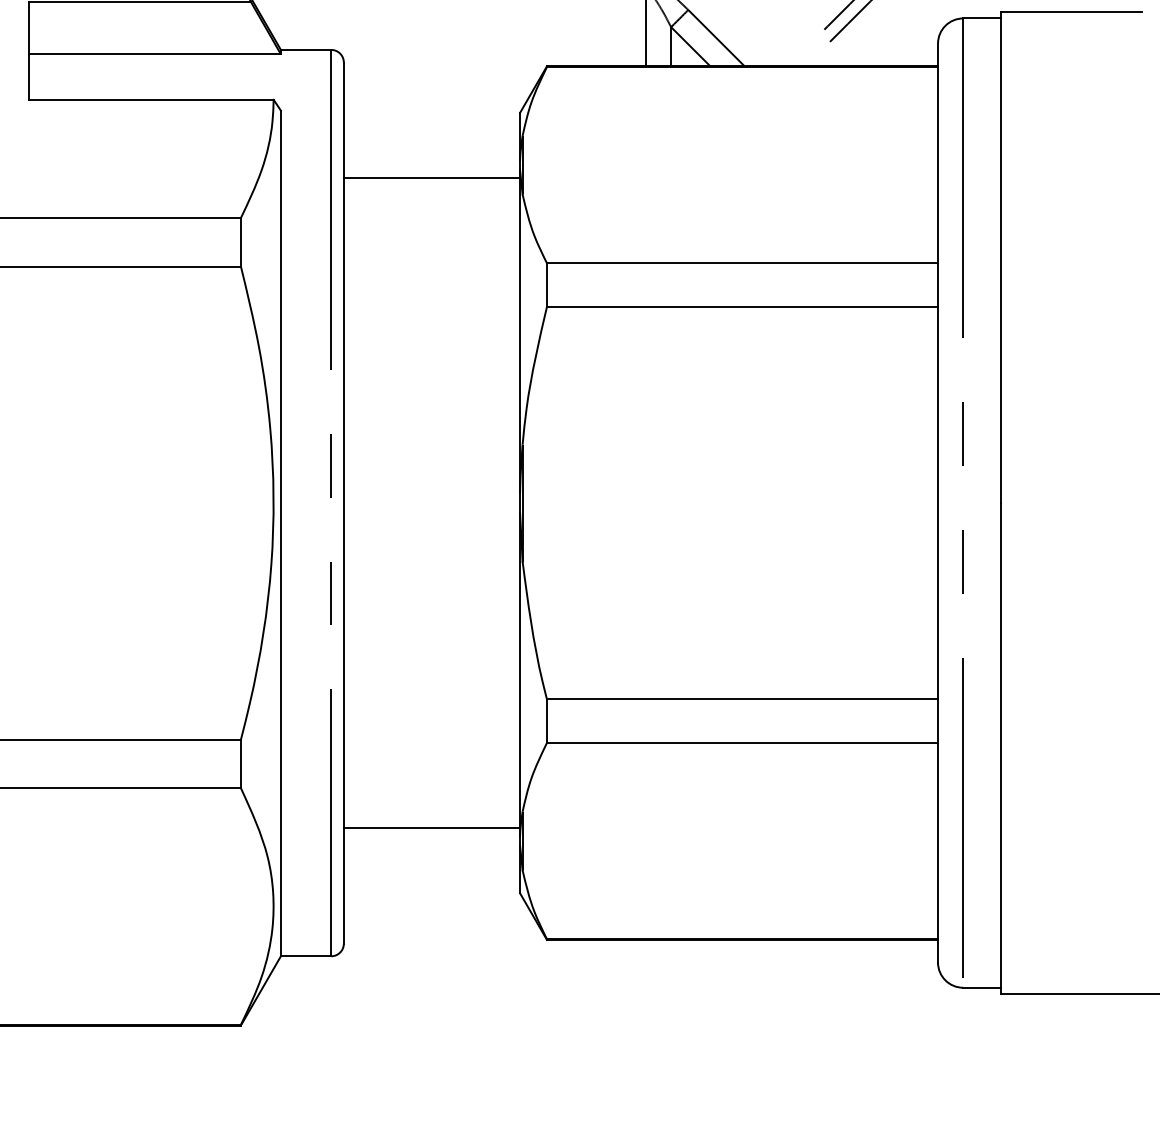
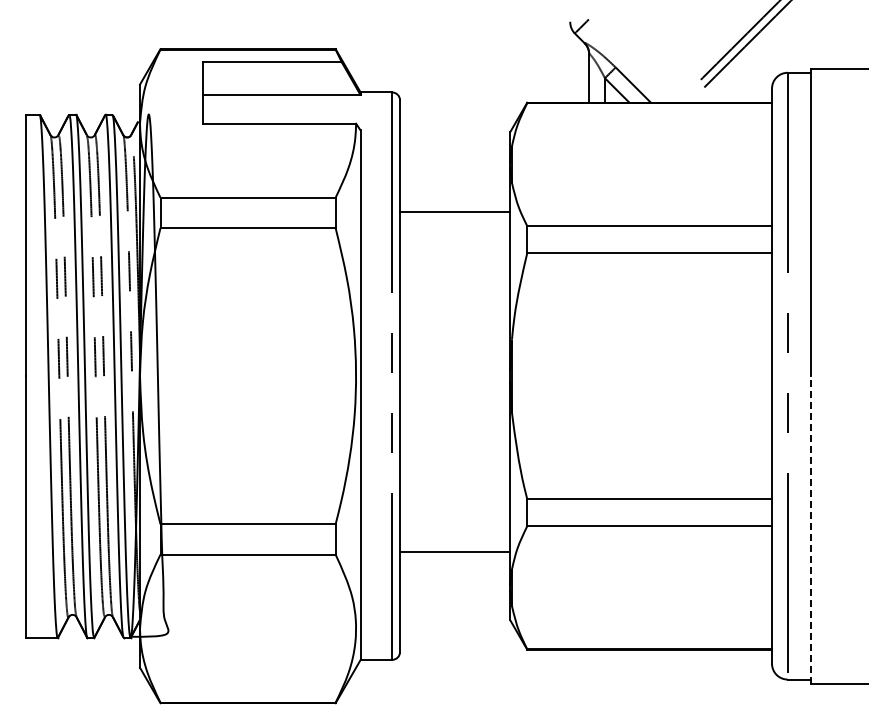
line: (432, 177) -> (455, 211), moved
line: (1001, 748) -> (811, 529), solid -> dashed
line: (432, 827) -> (455, 552), moved

